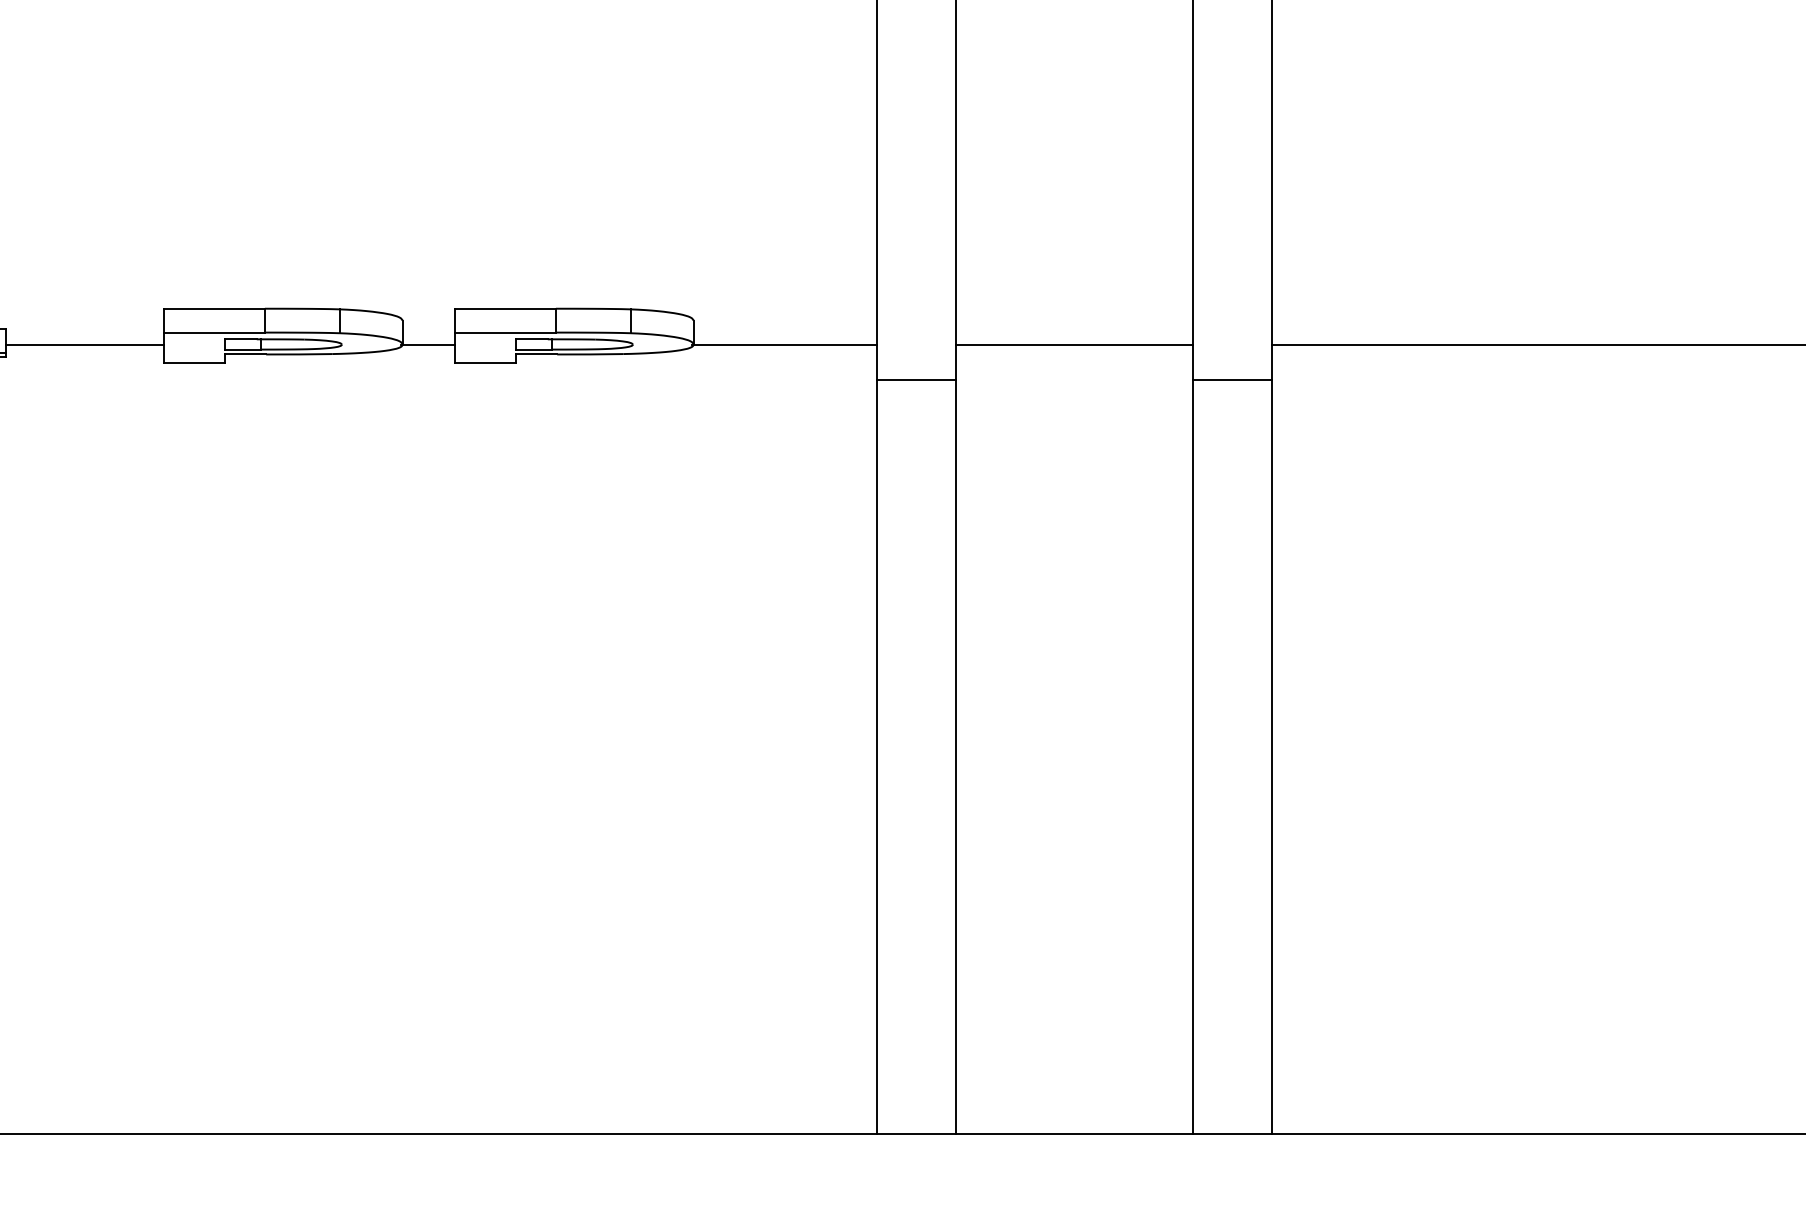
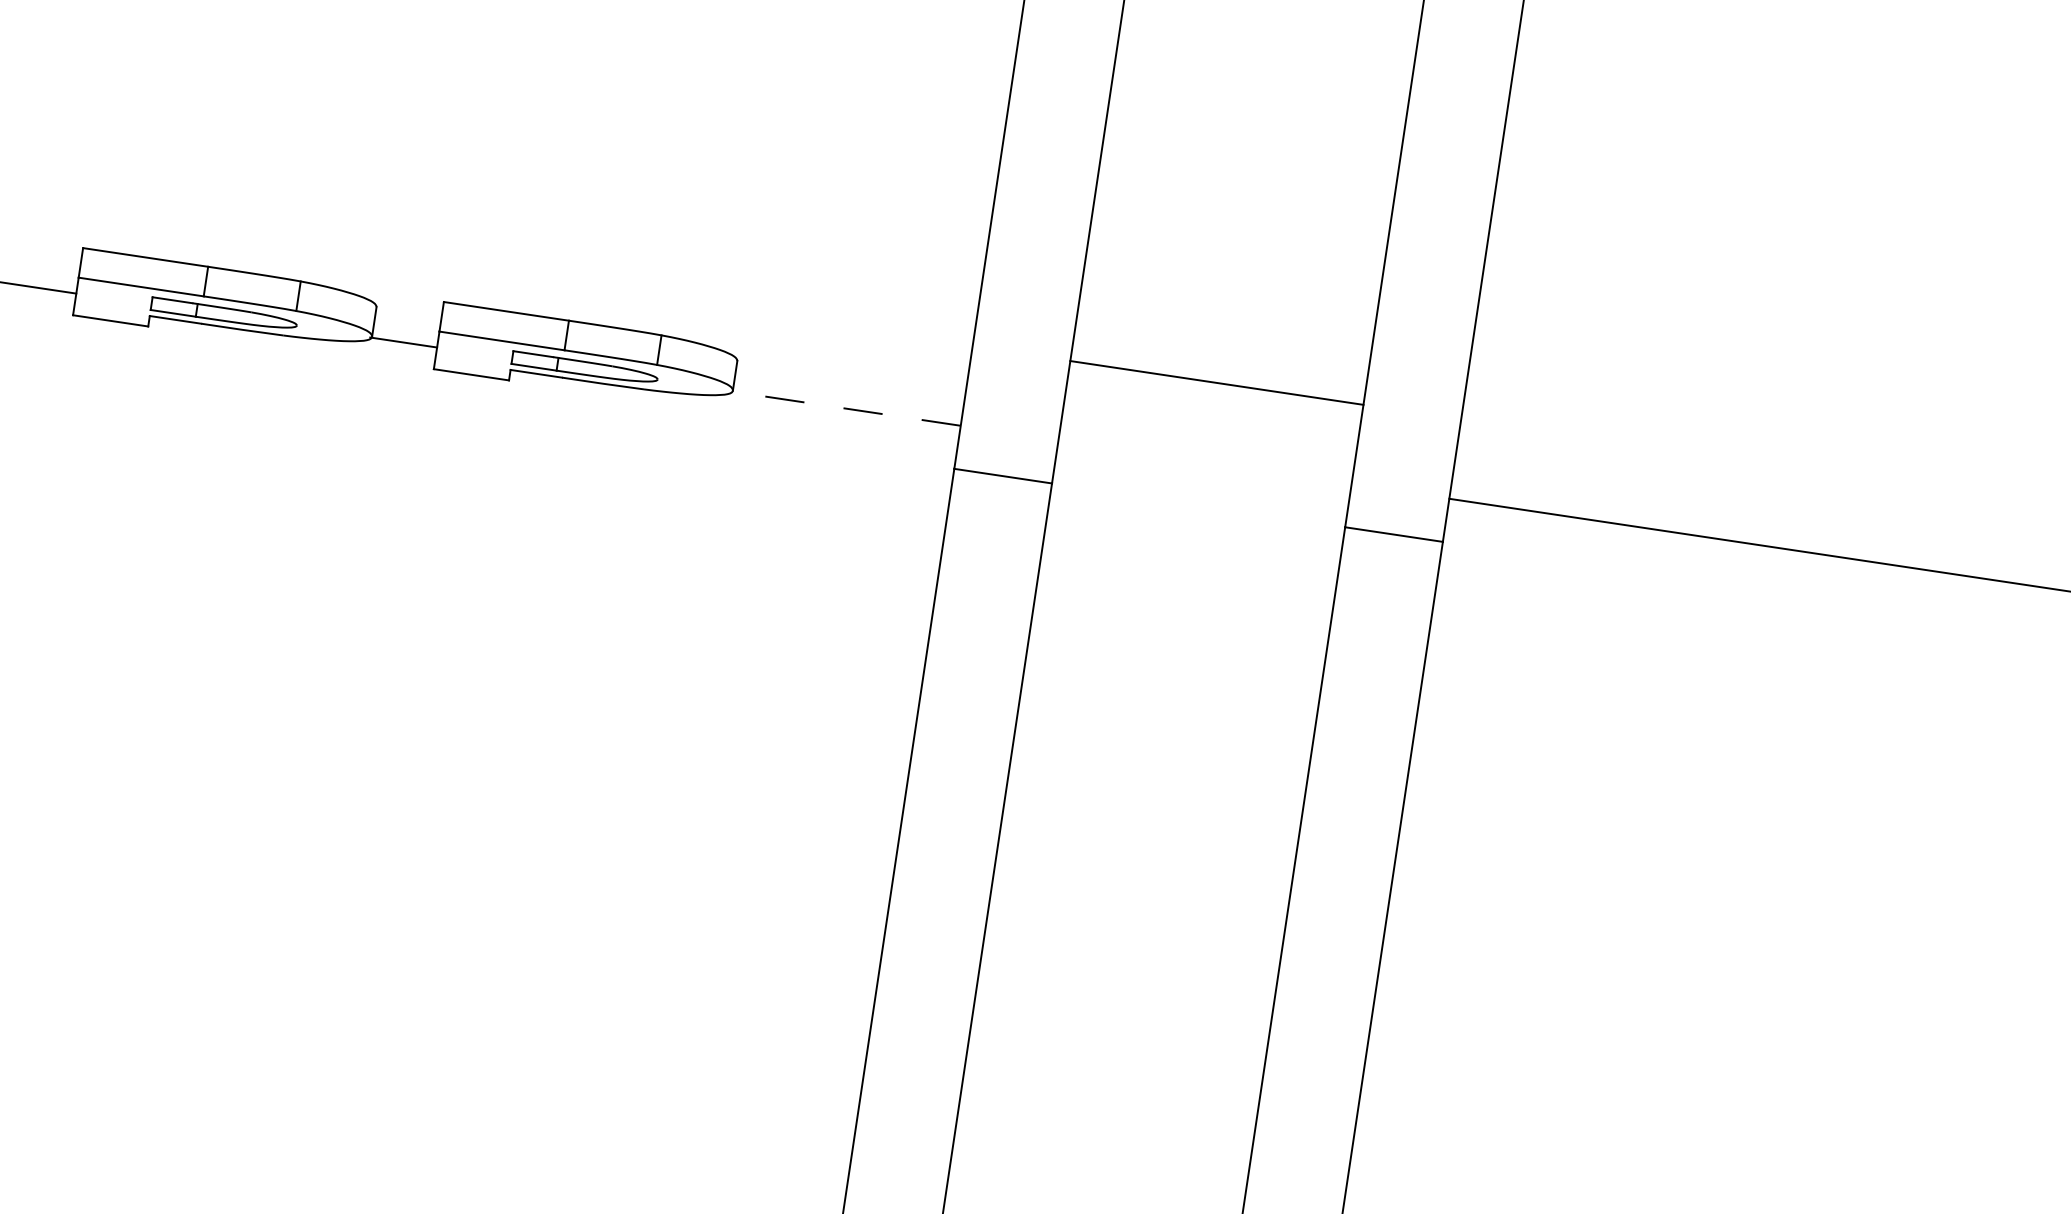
line: (784, 345) -> (845, 408), solid -> dashed
line: (1074, 345) -> (1216, 383), moved

